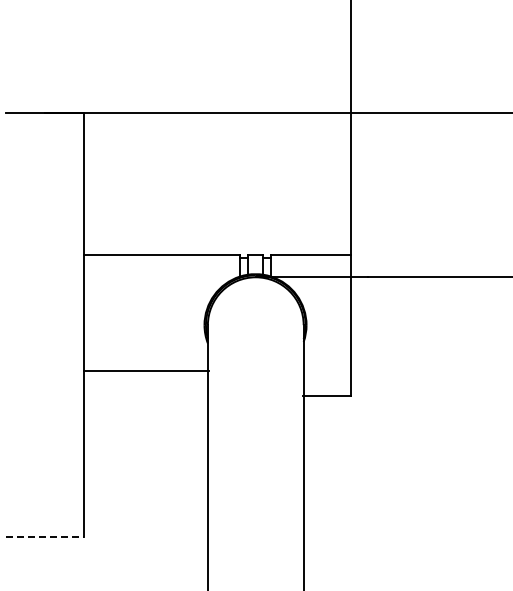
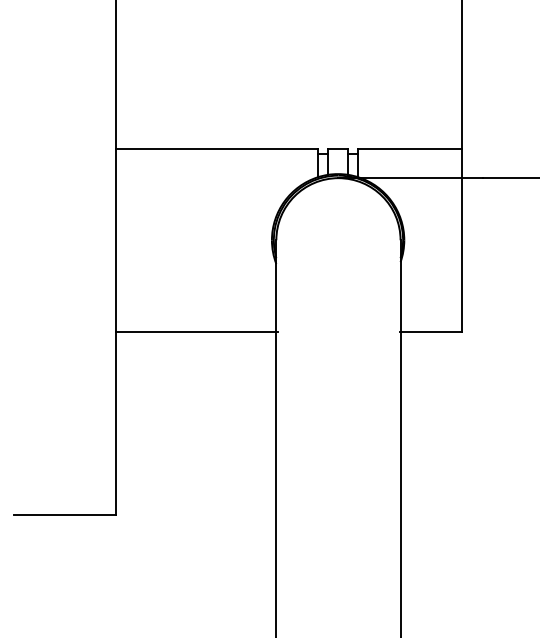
line: (146, 370) -> (196, 331), moved
line: (45, 537) -> (65, 515), dashed -> solid

